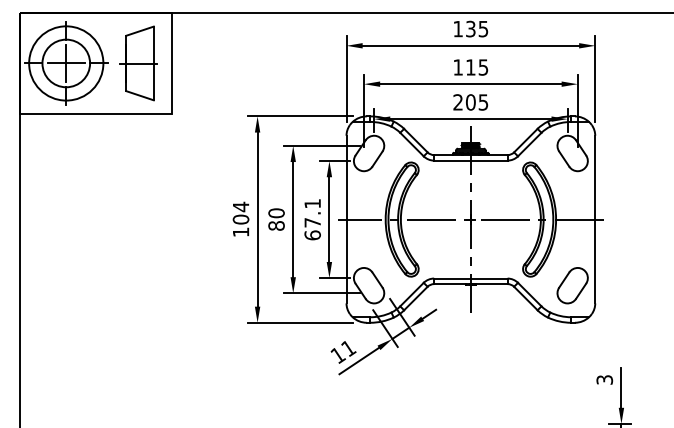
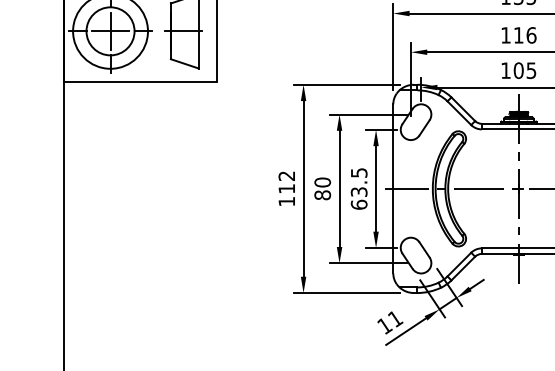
text: (483, 67) -> (531, 35), 115 -> 116
text: (457, 102) -> (505, 70), 205 -> 105
text: (240, 212) -> (286, 181), 104 -> 112
text: (312, 213) -> (358, 182), 67.1 -> 63.5

